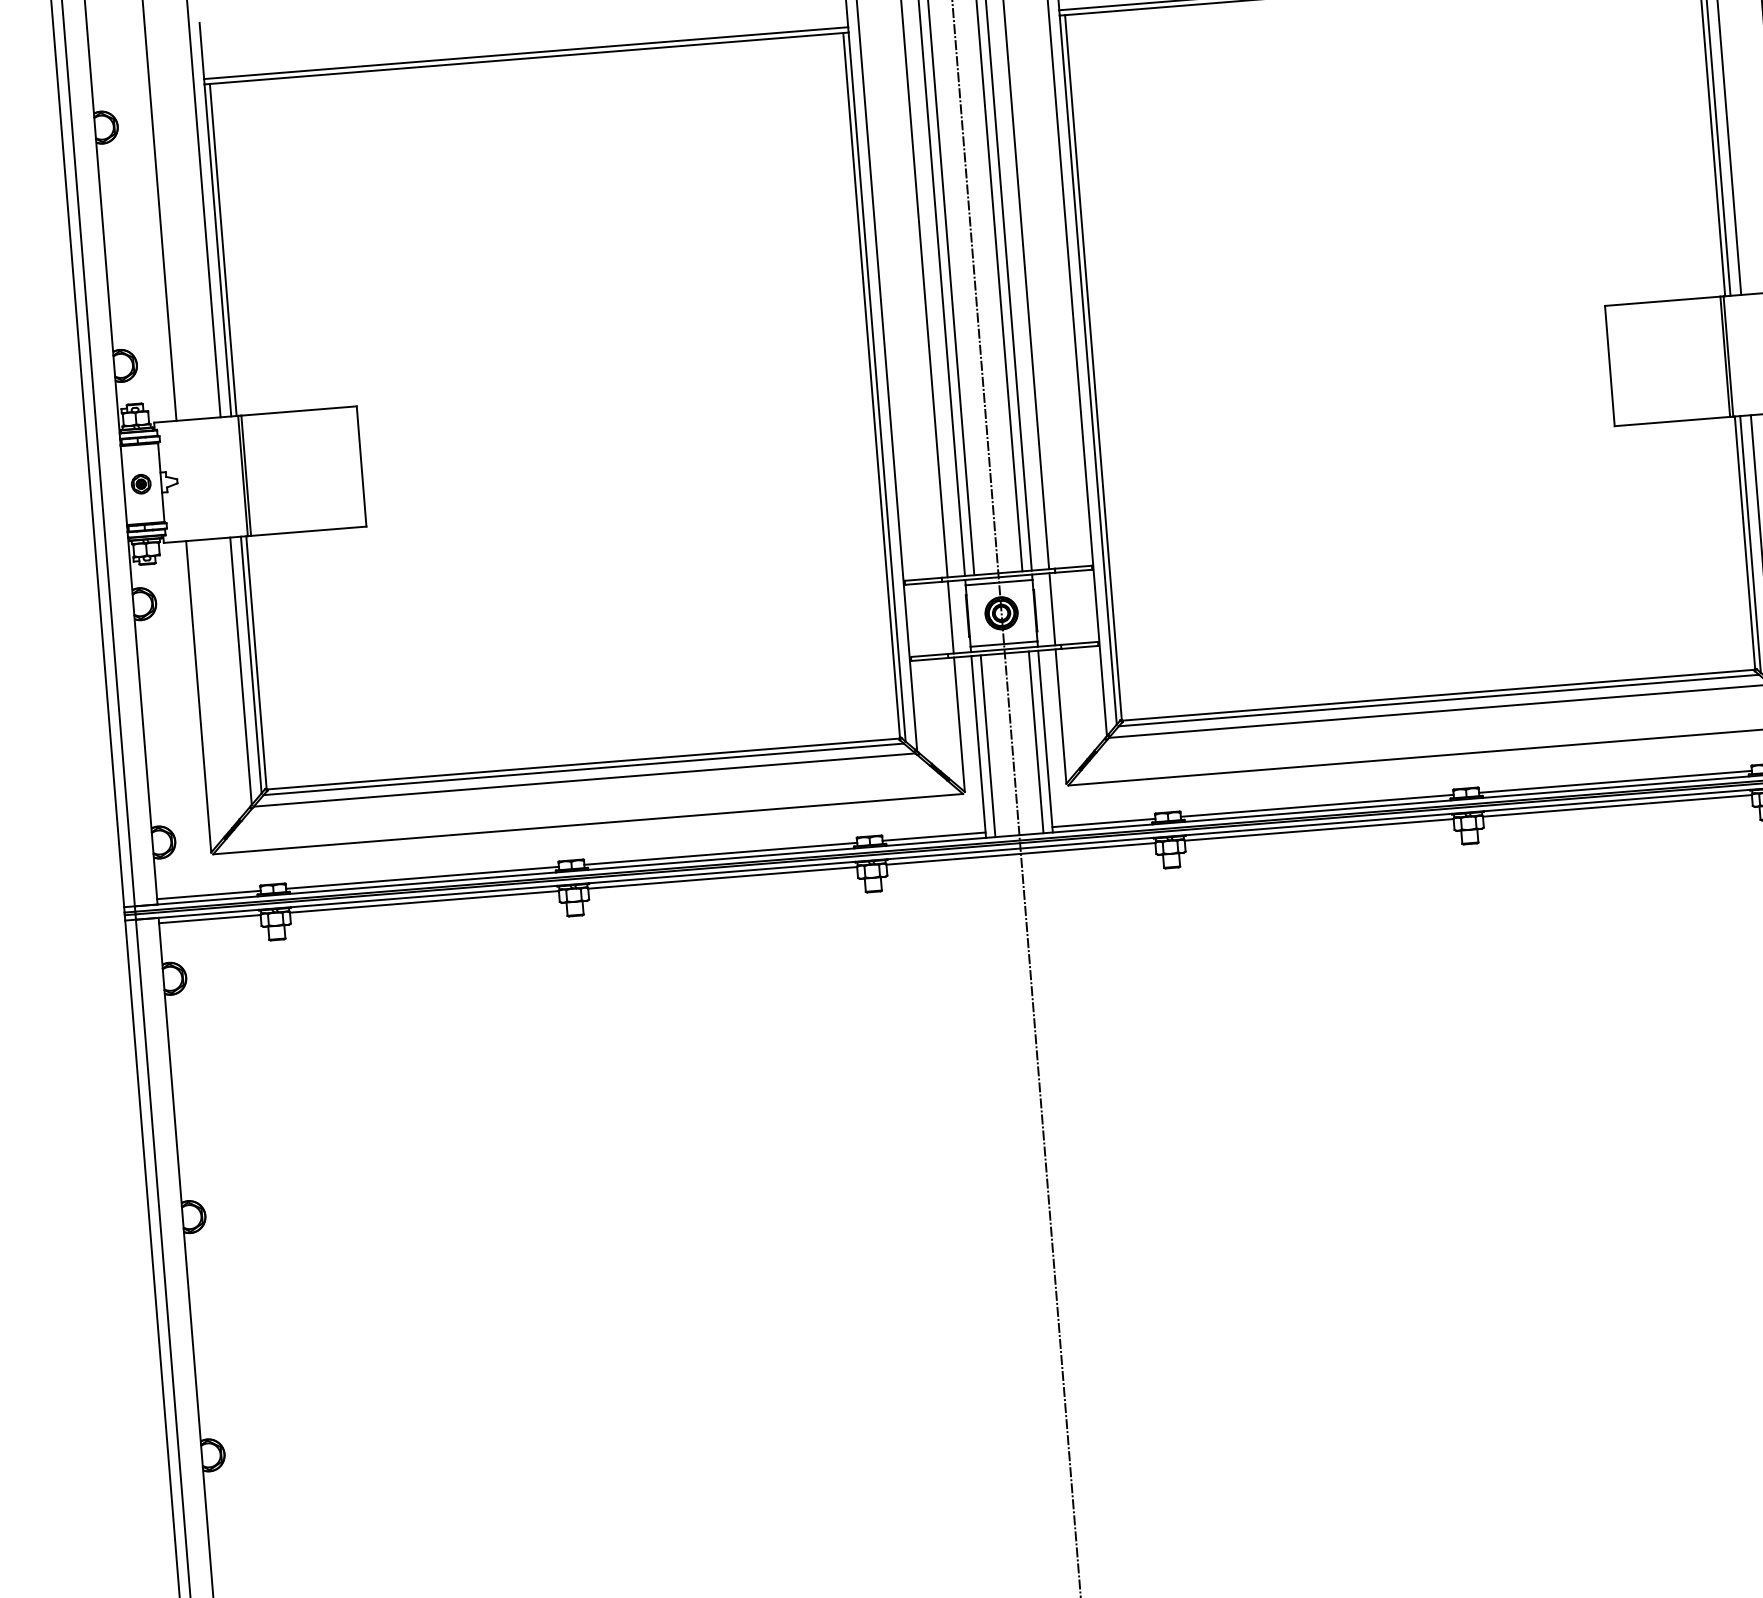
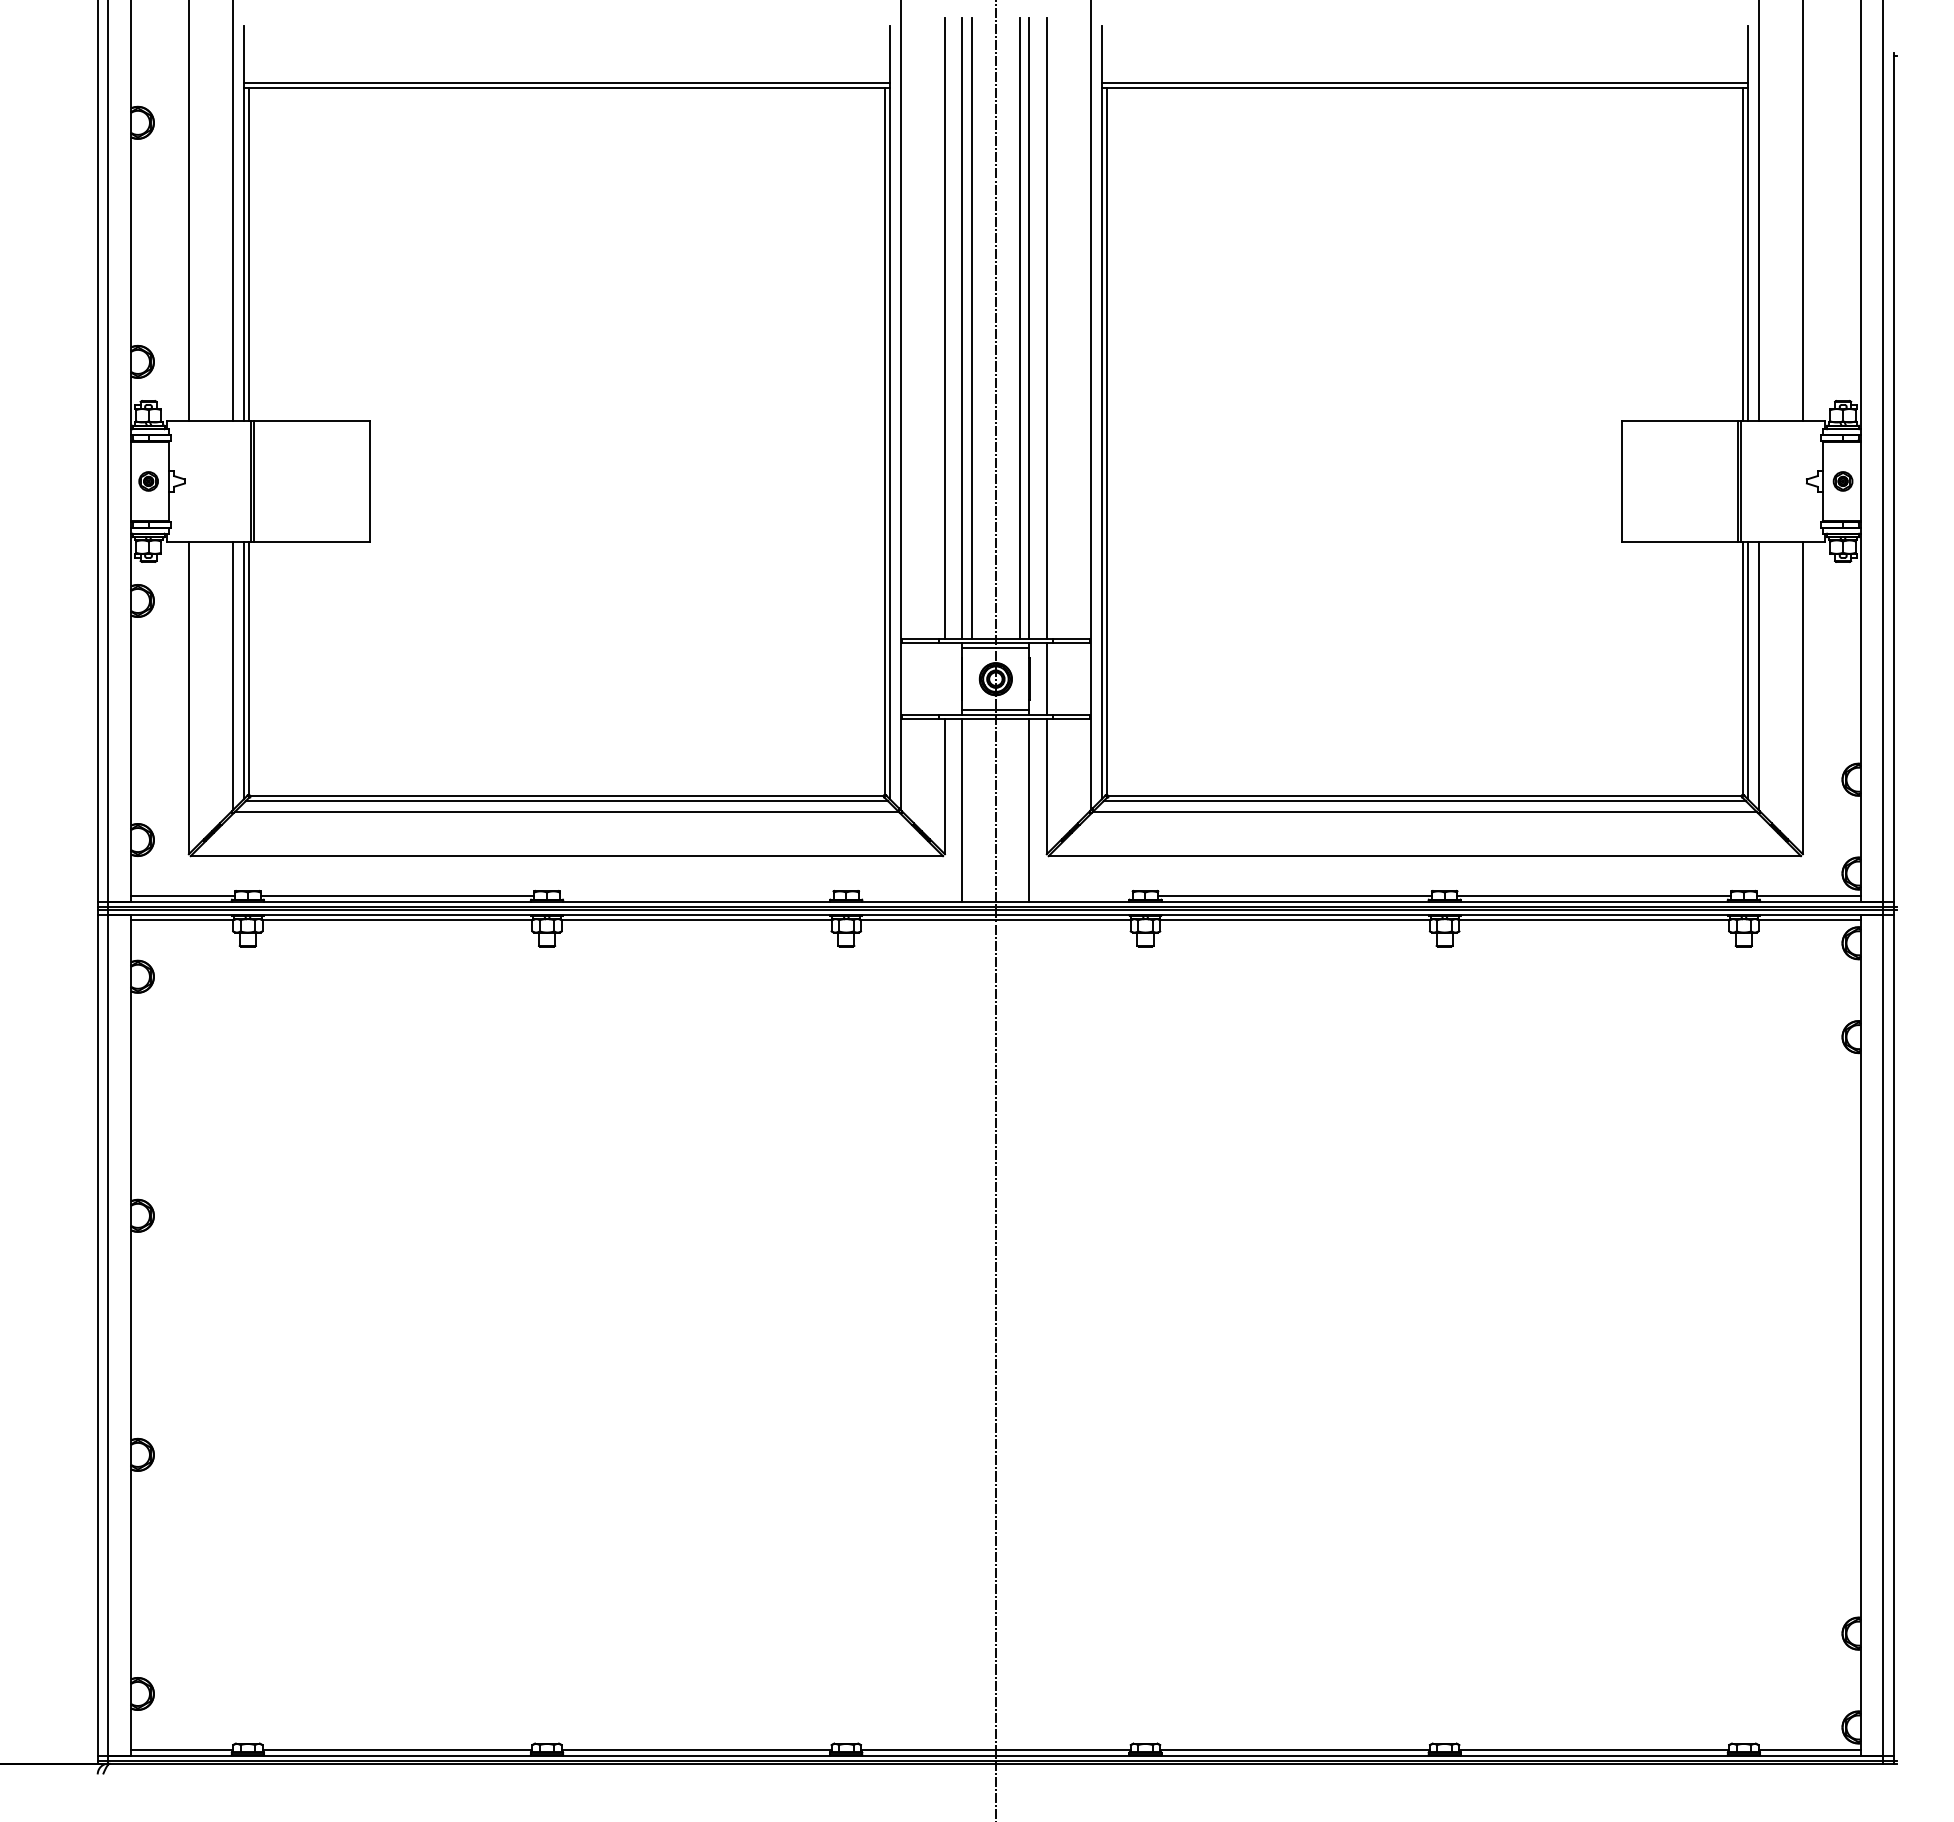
line: (950, 617) -> (944, 679), removed
line: (1036, 742) -> (1020, 810), removed
line: (987, 746) -> (971, 810), removed
line: (1103, 823) -> (1080, 896), removed
line: (933, 836) -> (910, 896), removed
line: (720, 853) -> (696, 896), removed

